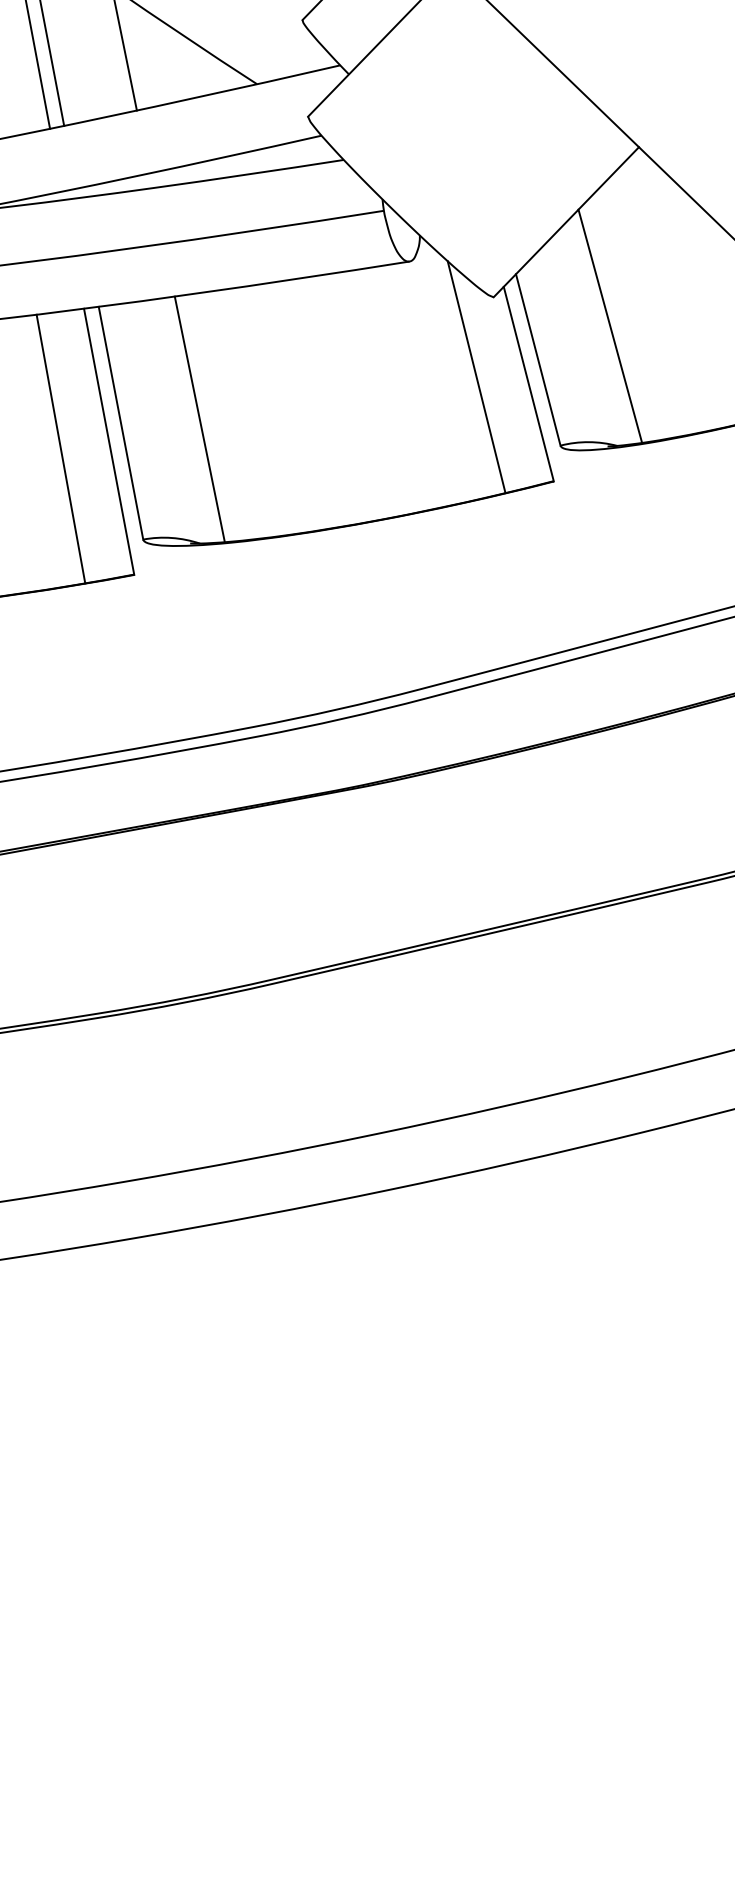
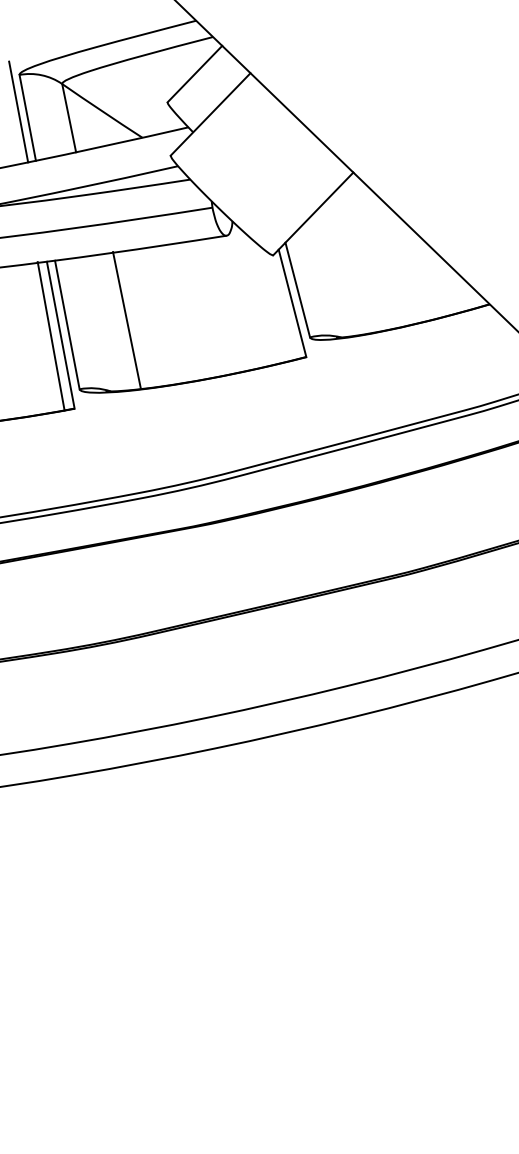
line: (610, 326) -> (337, 271), removed
line: (476, 377) -> (263, 299), removed
line: (199, 418) -> (126, 319), moved
line: (59, 449) -> (50, 336), moved

